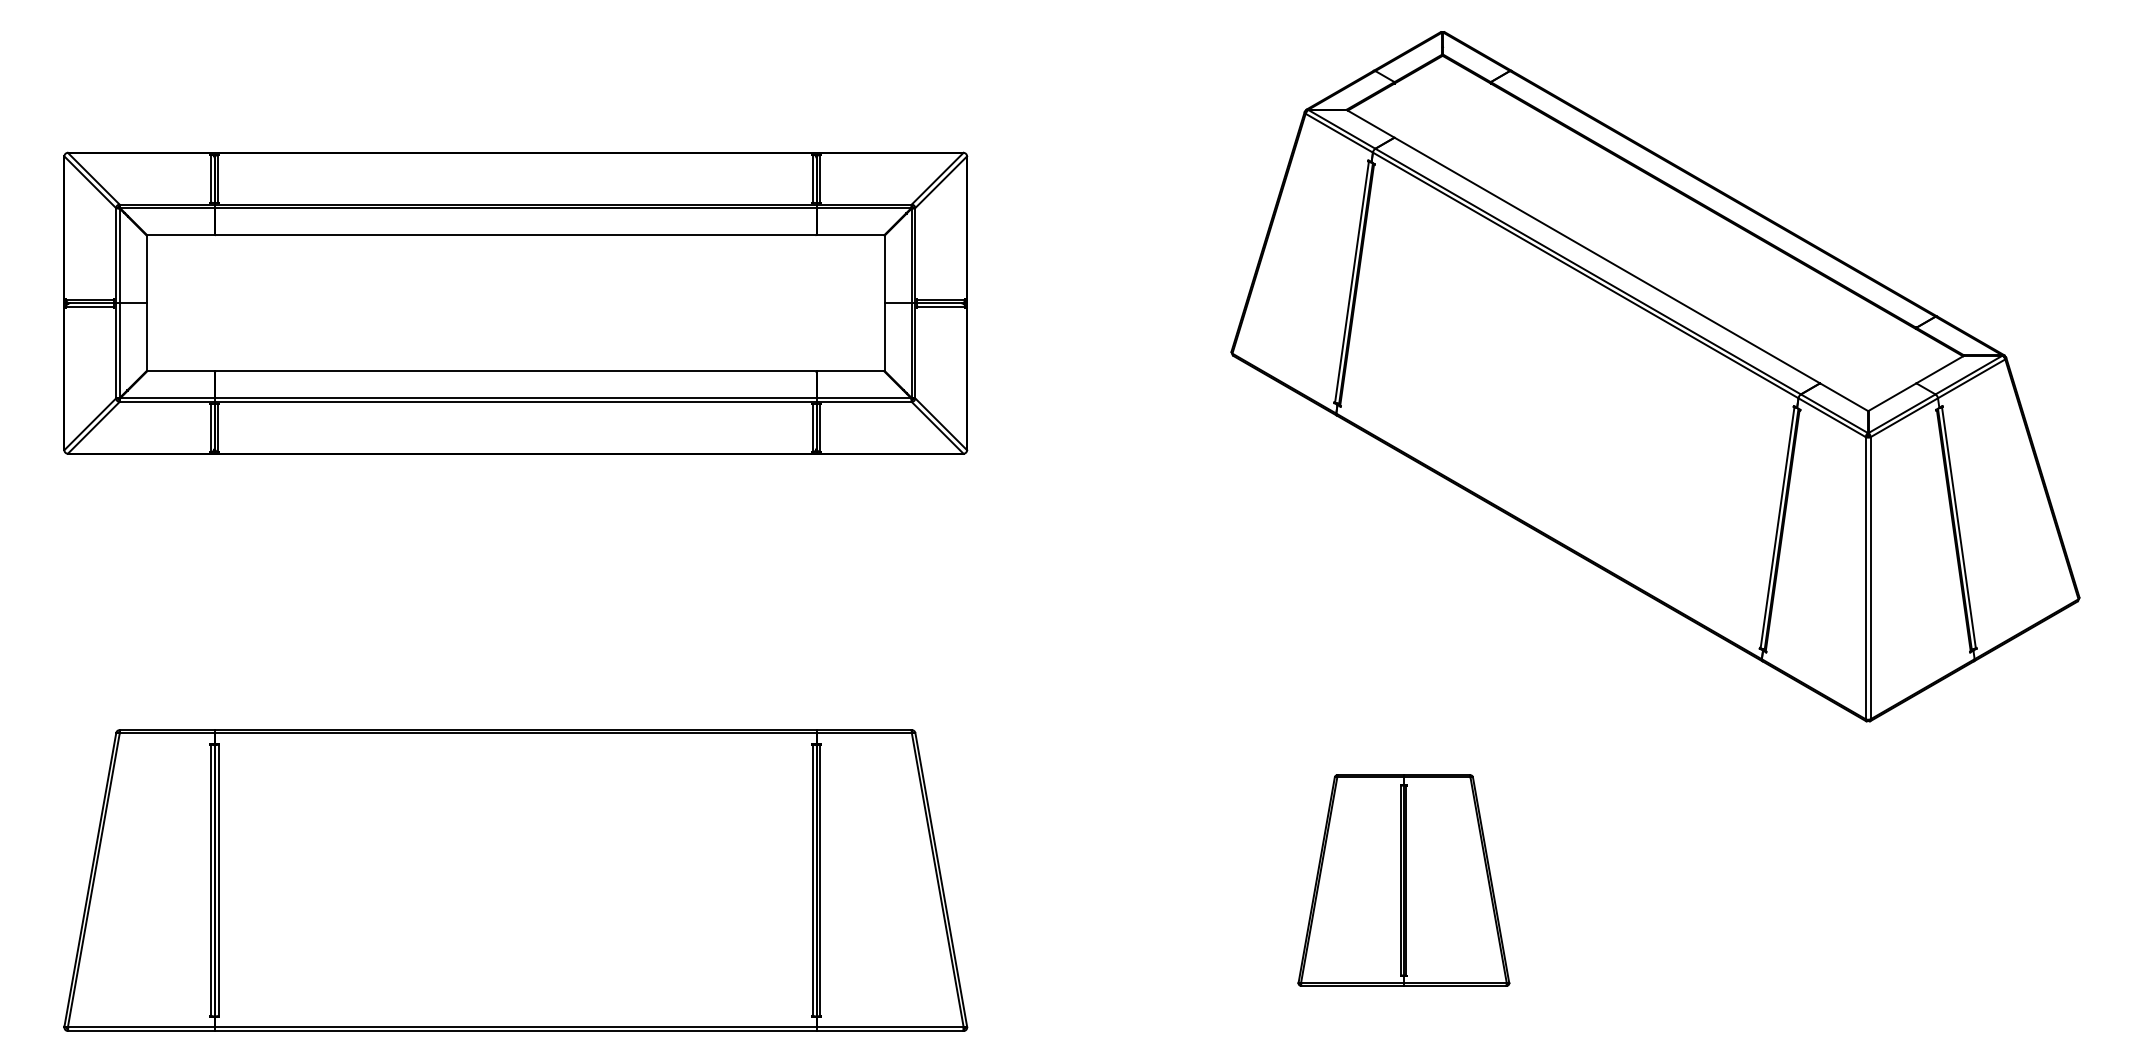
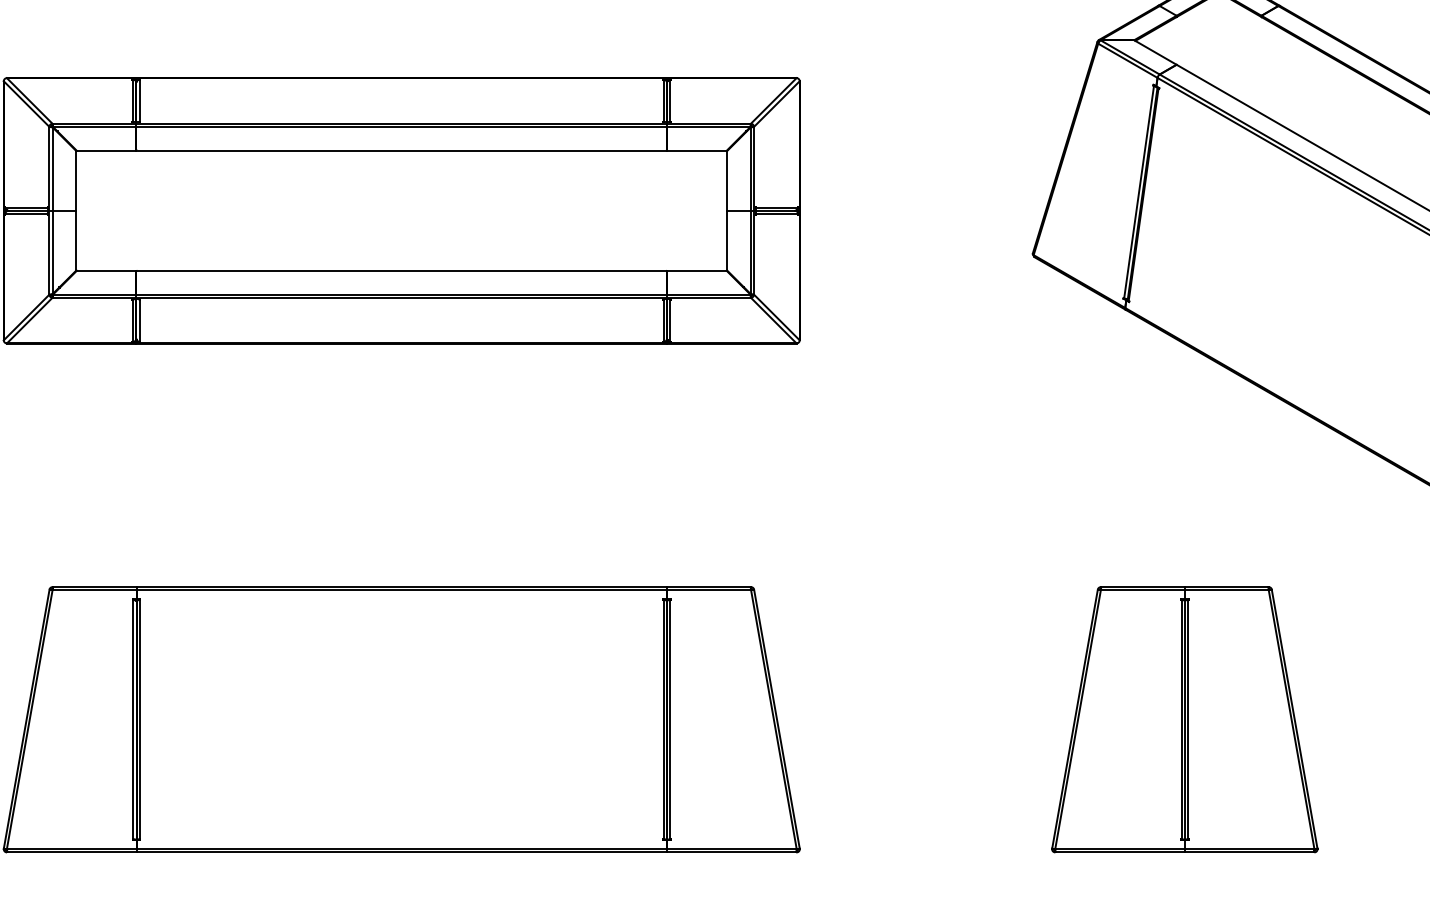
part: (1403, 880) -> (1184, 719), size x1.43

